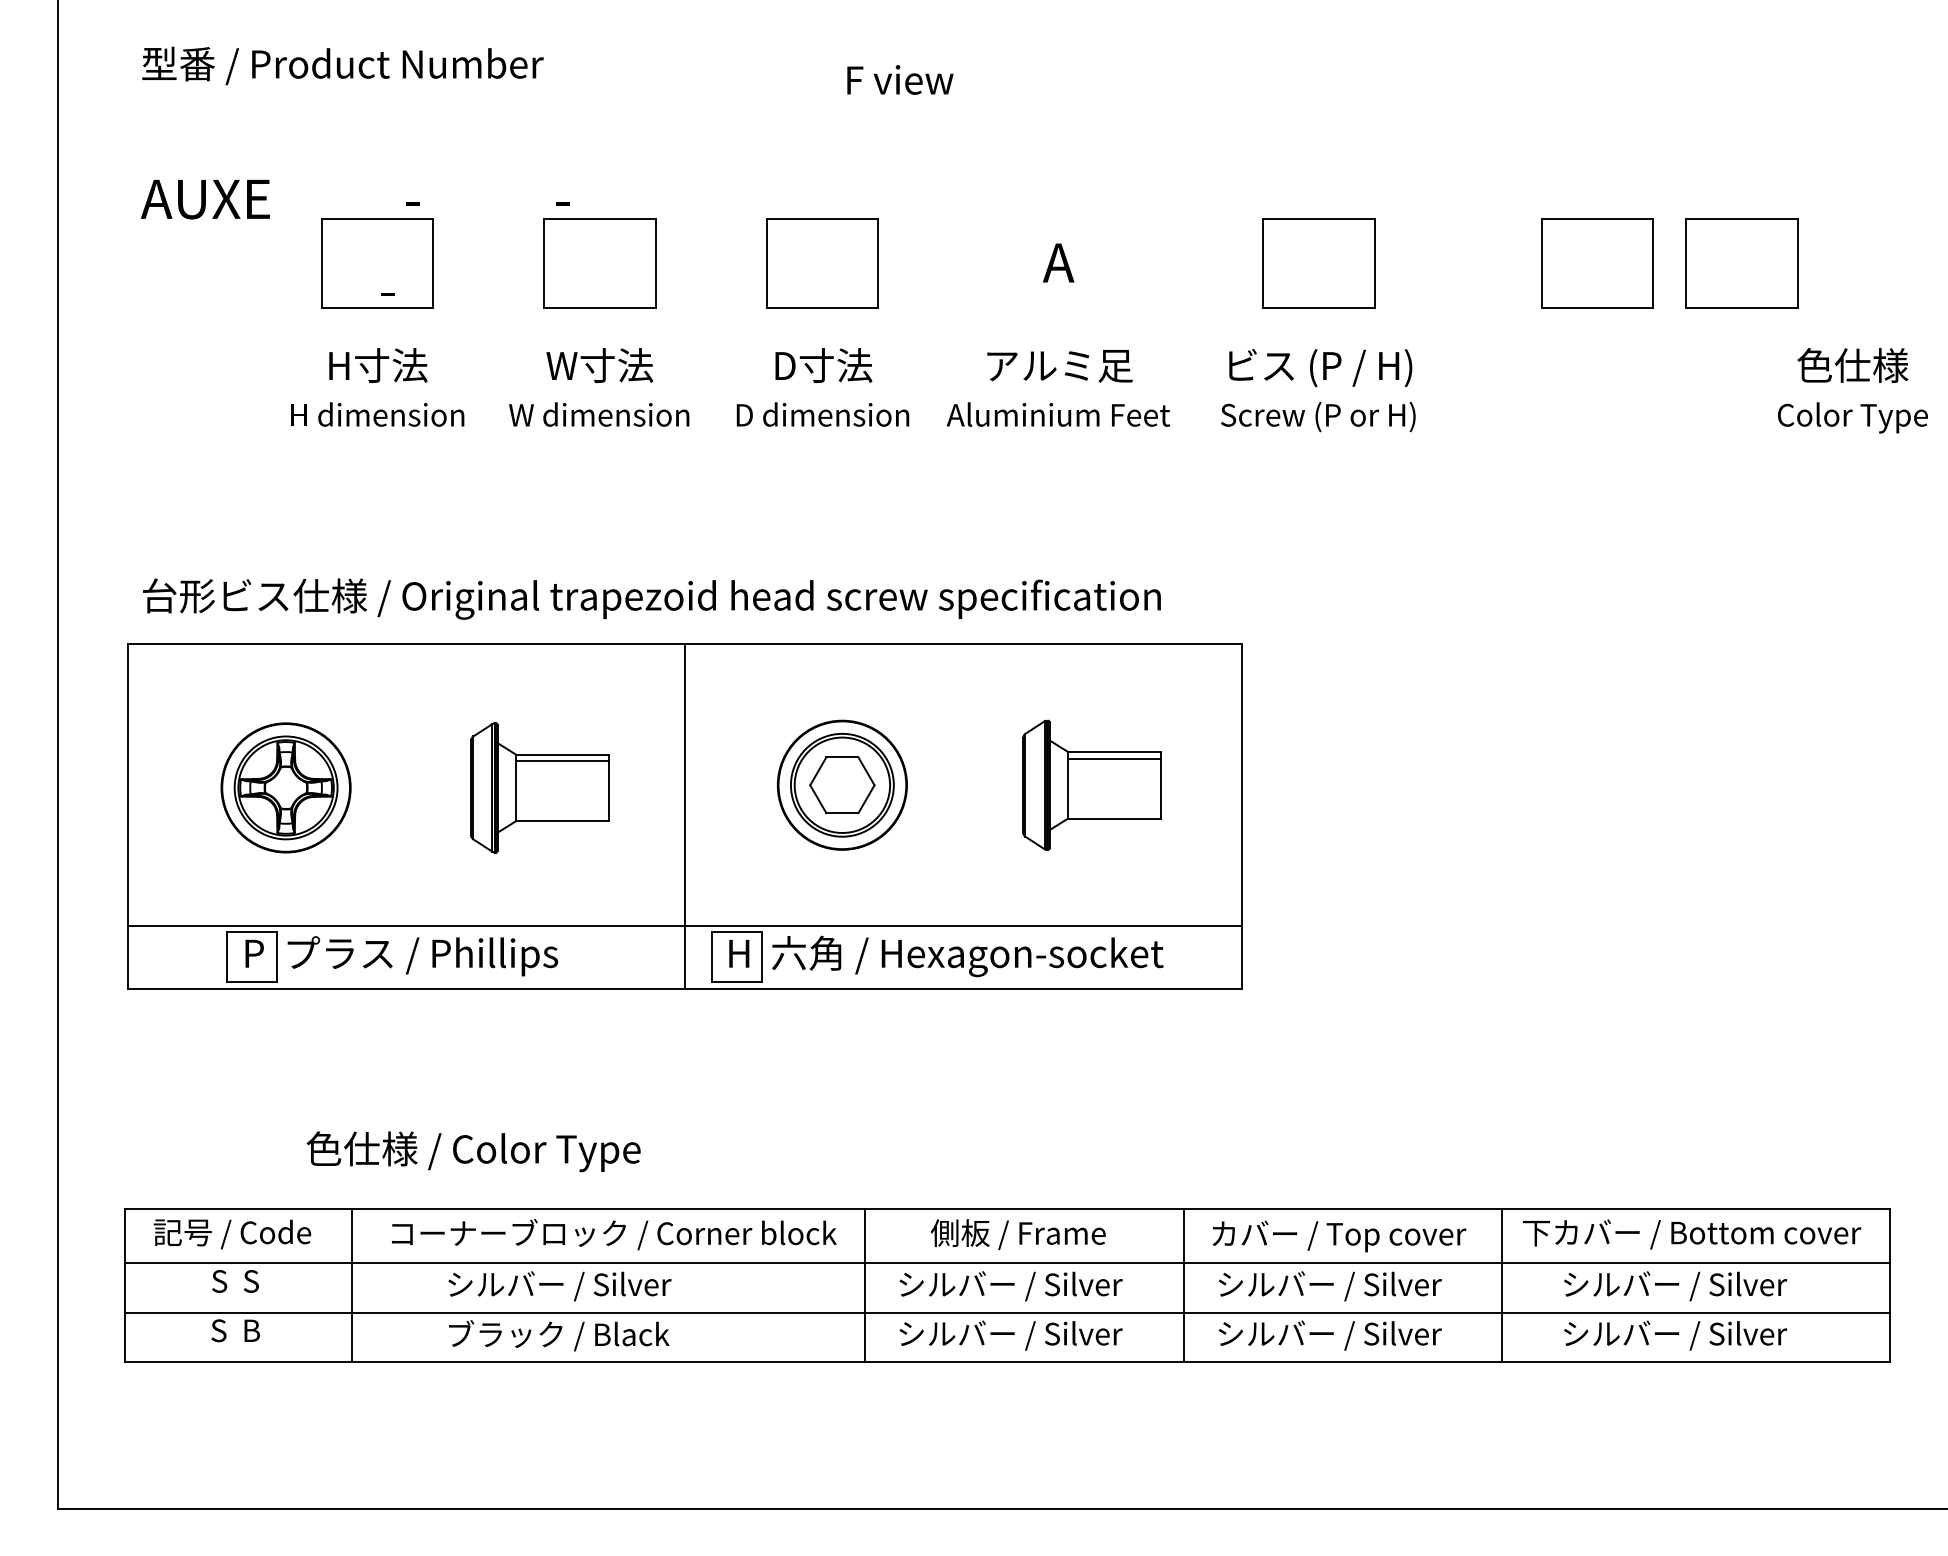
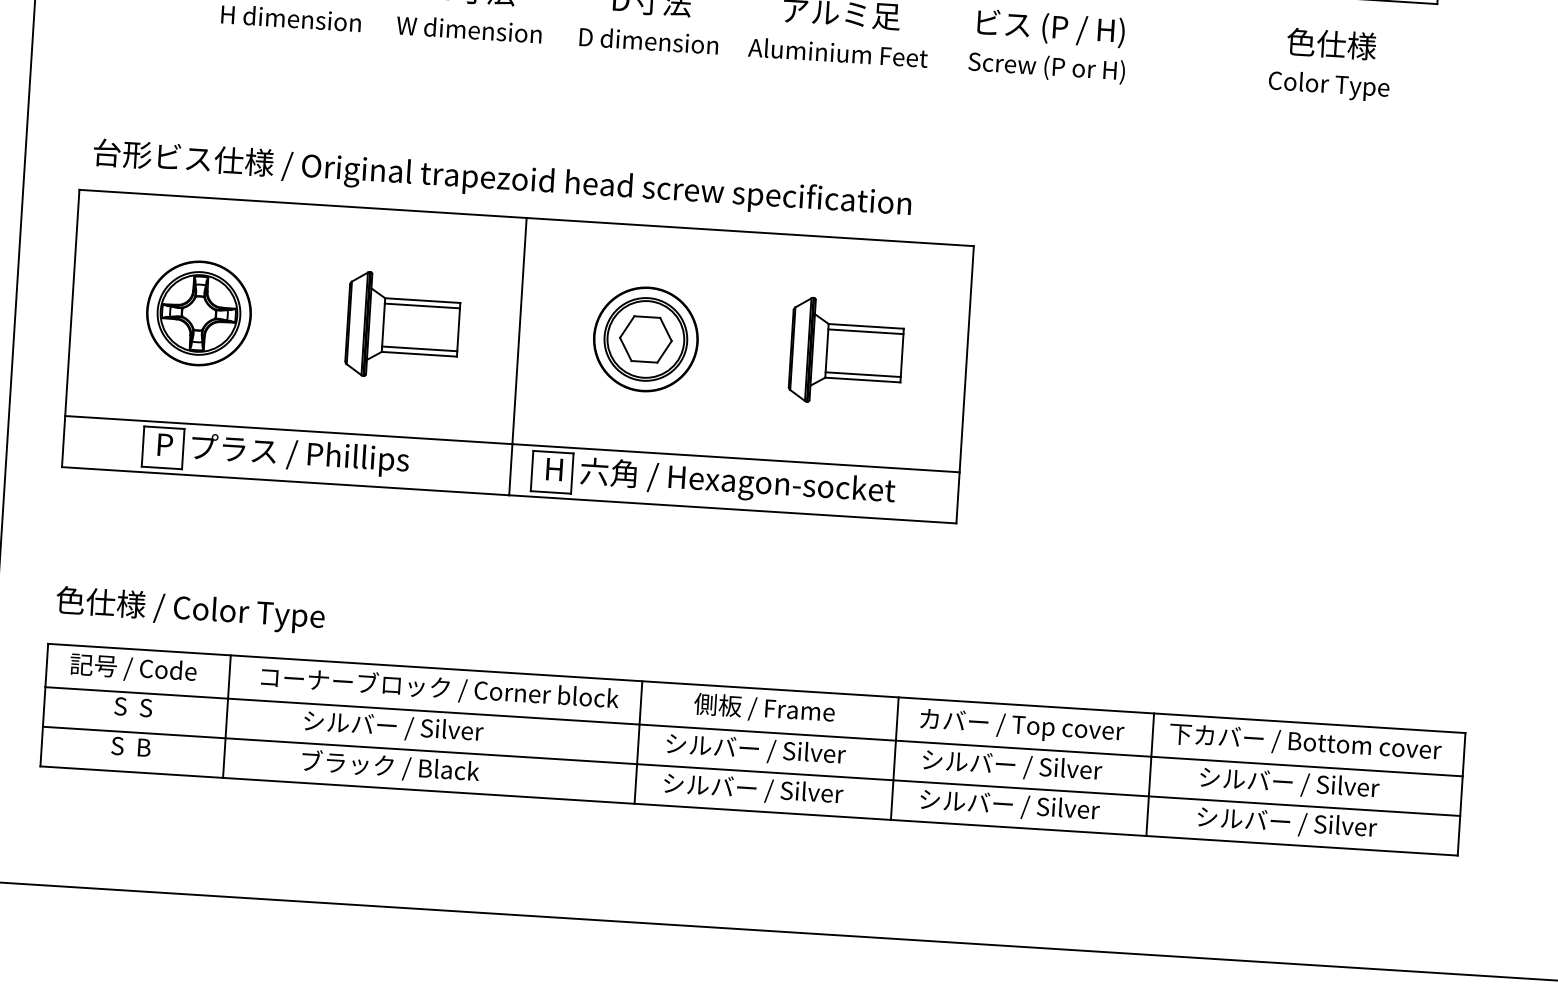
text: (1852, 390) -> (1330, 64), moved
line: (1114, 811) -> (863, 374), added
line: (562, 814) -> (419, 348), added
text: (473, 1151) -> (190, 610), moved

